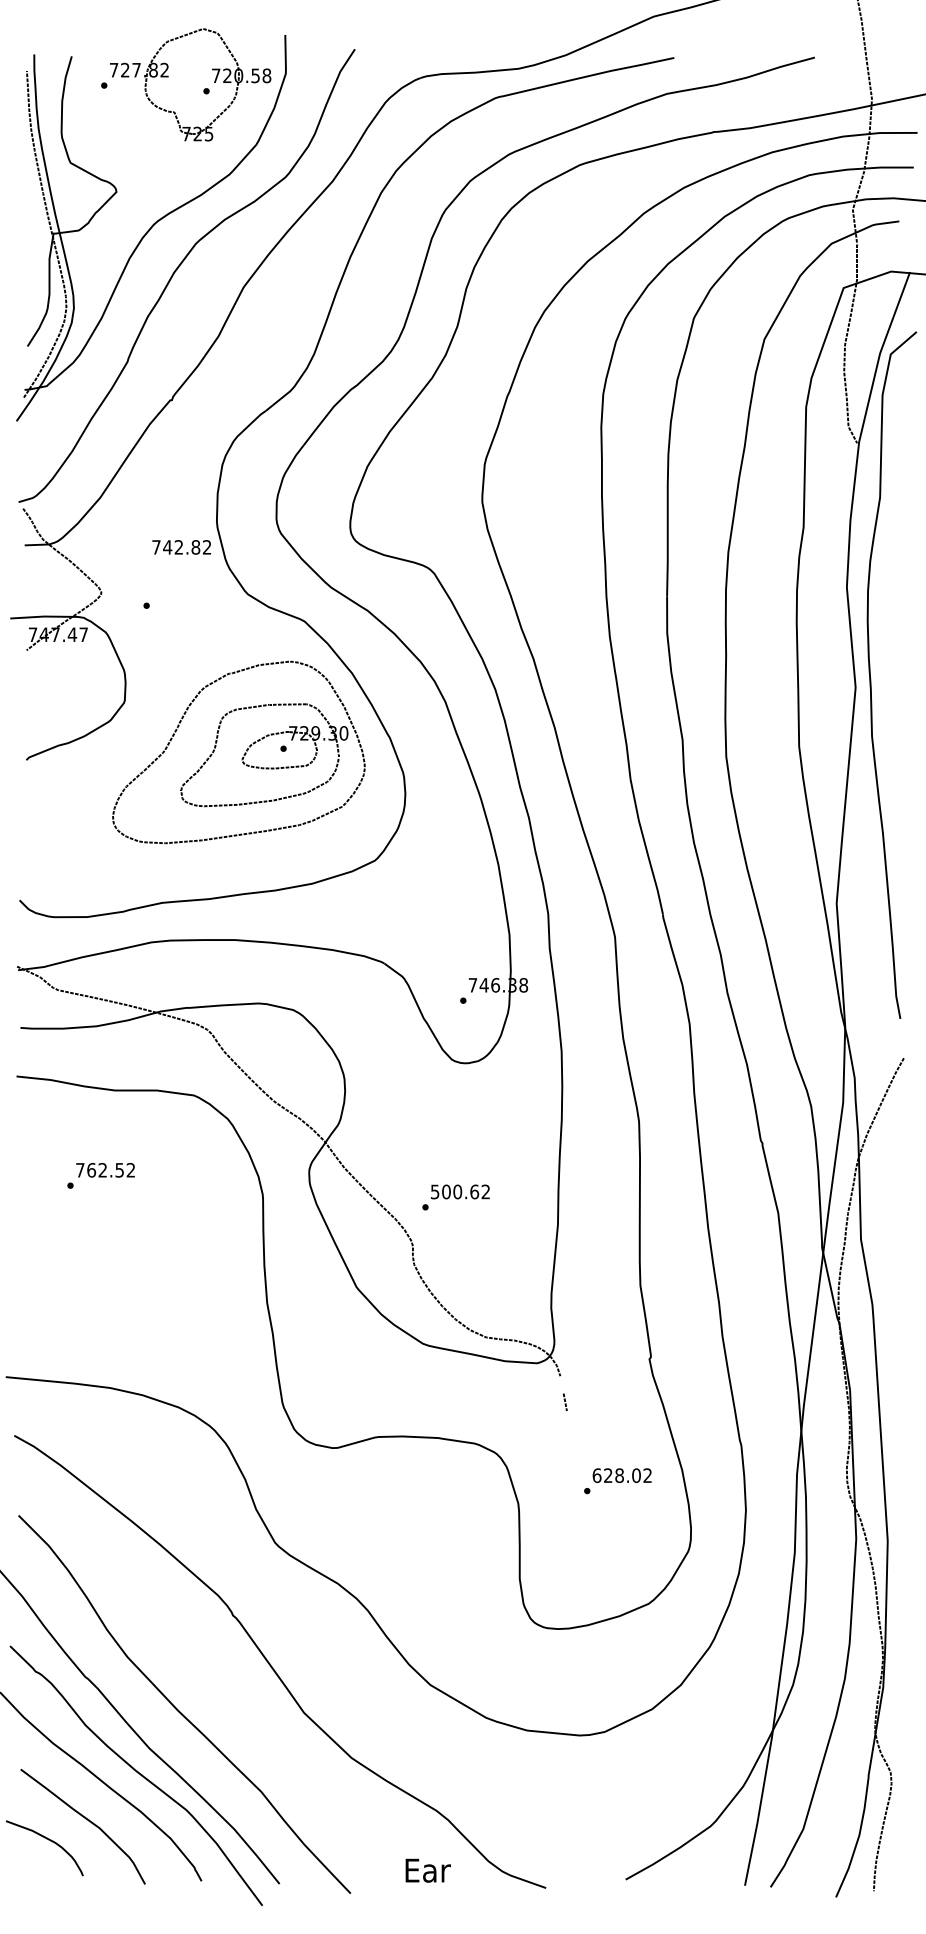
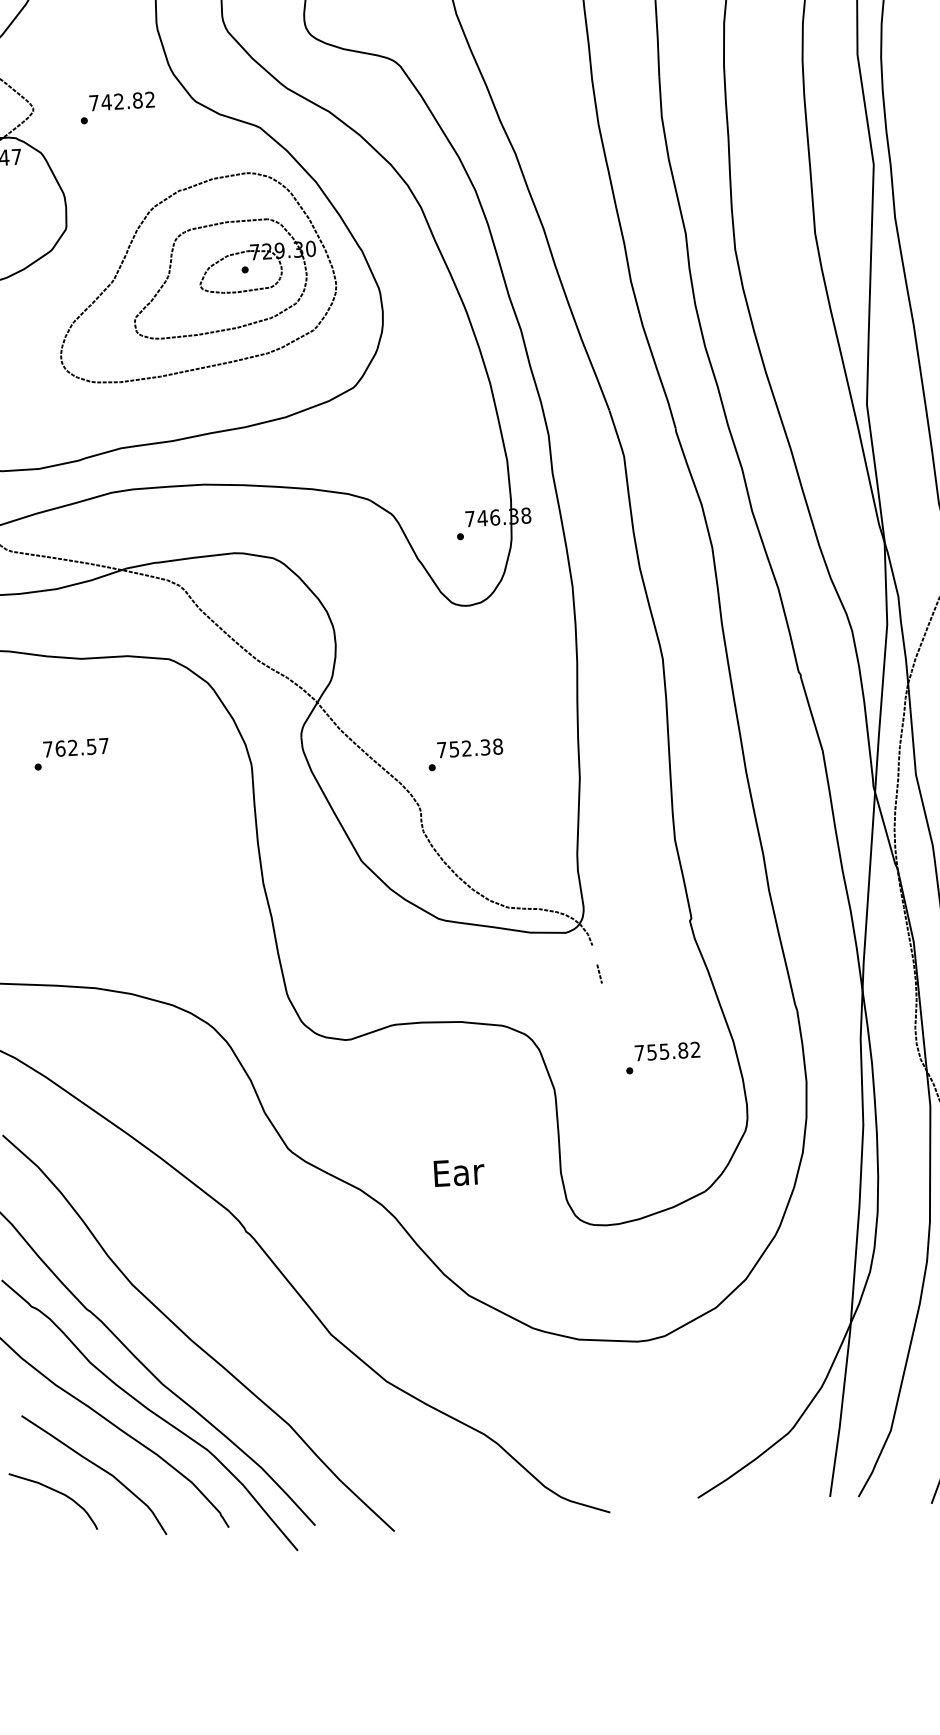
text: (181, 547) -> (121, 101), moved
text: (130, 1169) -> (103, 745), 762.52 -> 762.57
text: (460, 1191) -> (469, 747), 500.62 -> 752.38
text: (616, 1475) -> (661, 1051), 628.02 -> 755.82
text: (427, 1870) -> (458, 1172), moved

